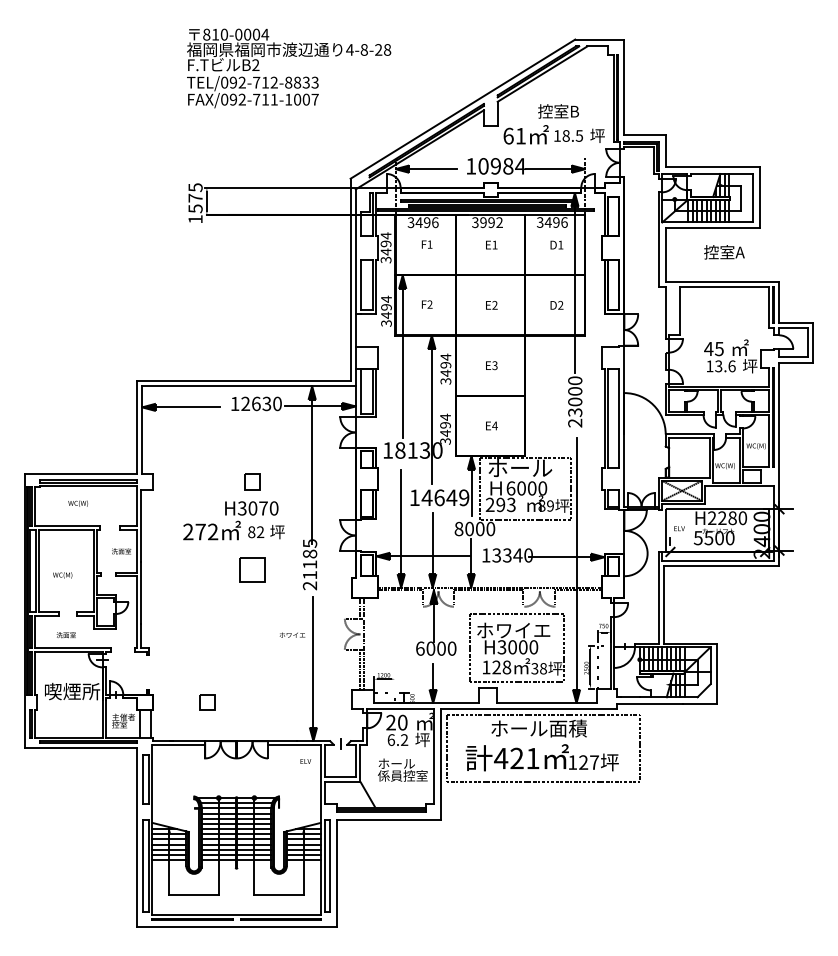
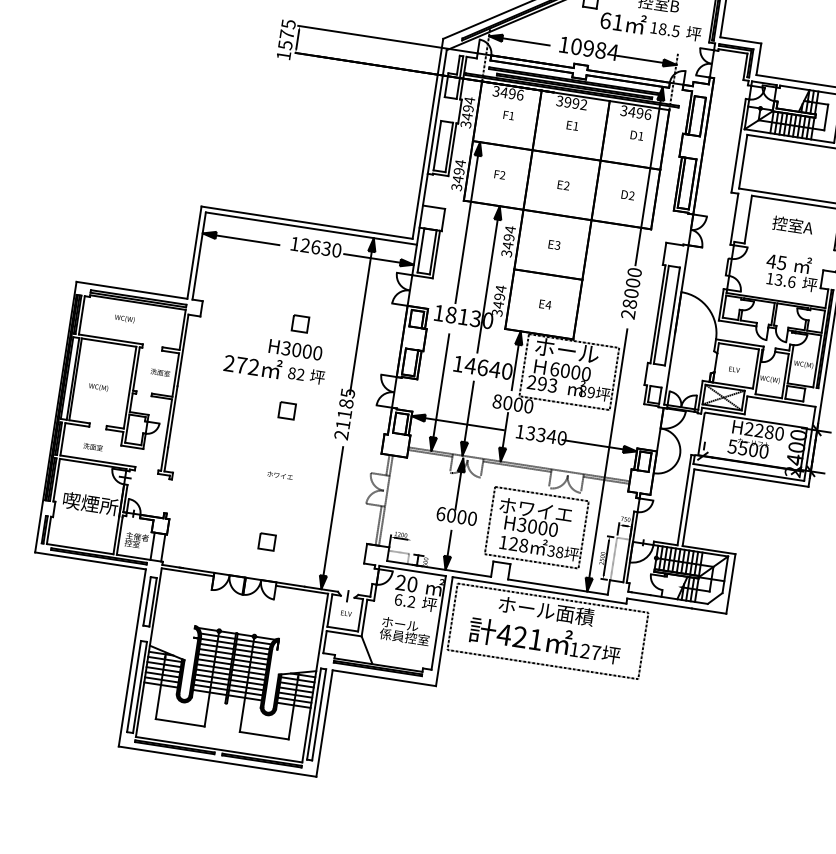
text: (724, 252) -> (792, 225), moved
text: (575, 412) -> (630, 303), 23000 -> 28000
text: (464, 497) -> (507, 371), 14649 -> 14640
text: (263, 508) -> (307, 351), H3070 -> H3000
text: (679, 528) -> (734, 369), moved
part: (252, 569) -> (287, 410), size x0.62
text: (292, 634) -> (280, 475), moved
part: (207, 702) -> (267, 541), moved
text: (305, 761) -> (346, 613), moved

